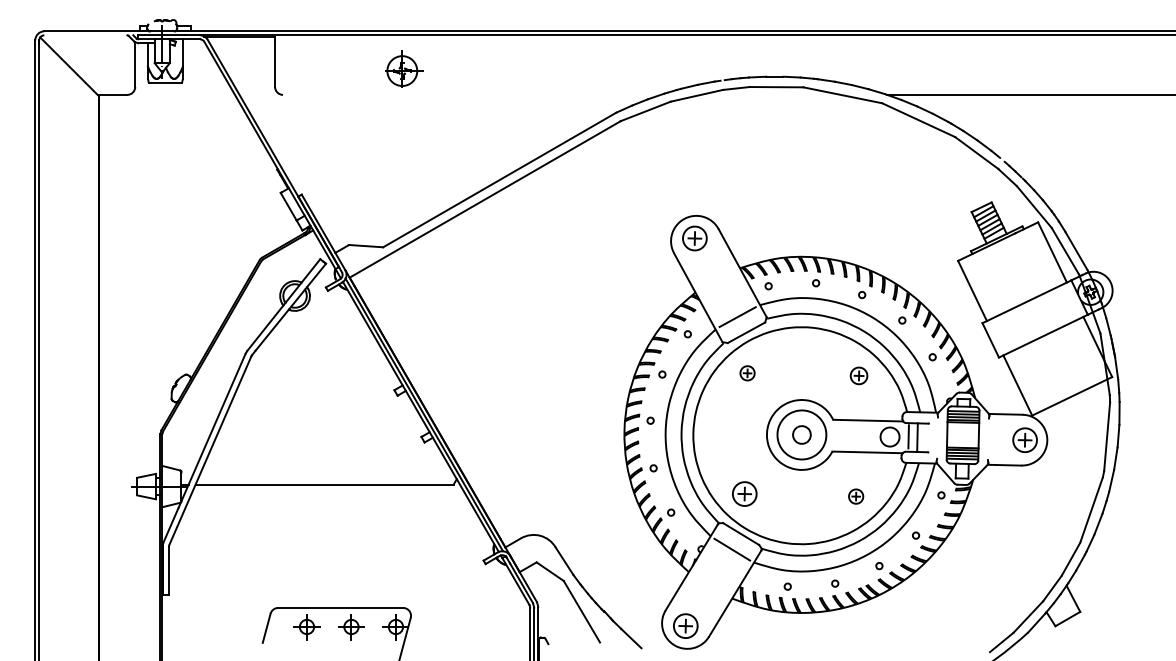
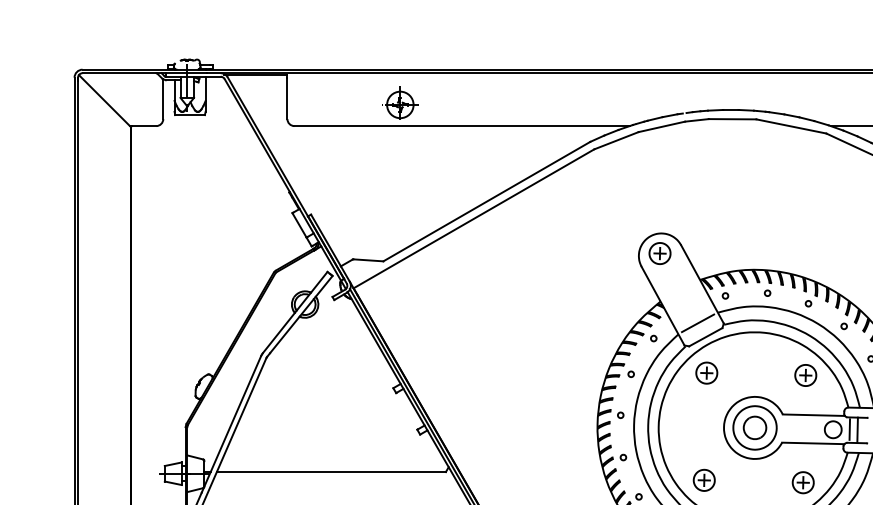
line: (91, 35) -> (124, 73), added
line: (471, 94) -> (461, 125), added
part: (747, 373) -> (706, 373), size x1.67
part: (858, 375) -> (805, 375), size x1.43
part: (801, 434) -> (754, 427), size x1.43
part: (855, 496) -> (802, 482), size x1.67

